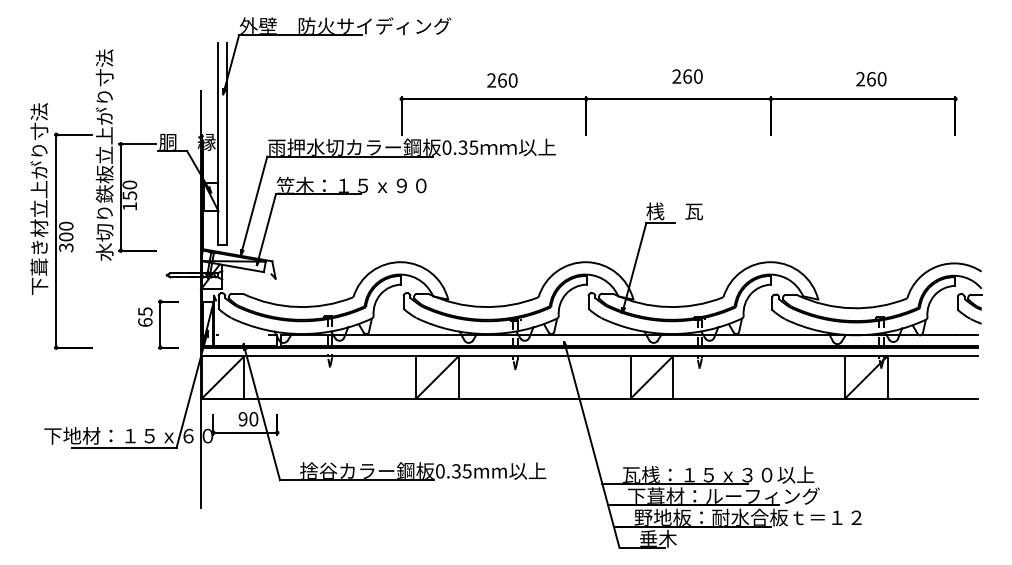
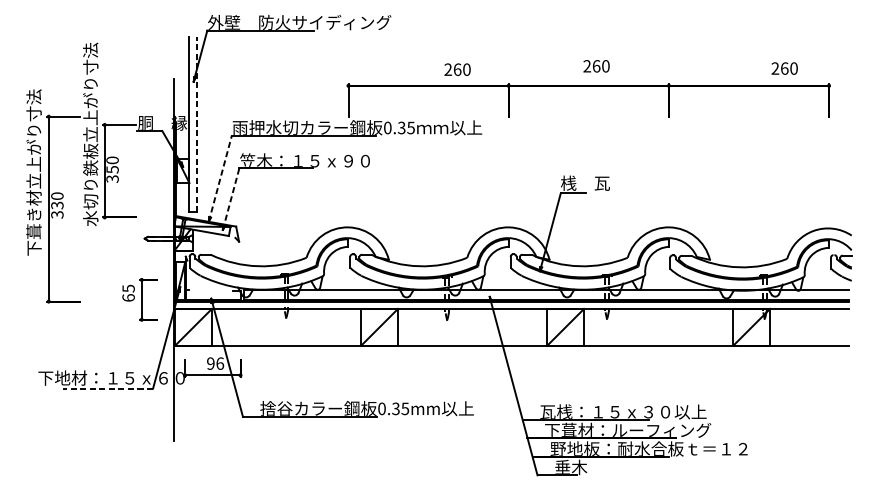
text: (871, 79) -> (784, 68), moved
text: (502, 80) -> (457, 69), moved
line: (227, 144) -> (197, 125), solid -> dashed
line: (254, 205) -> (220, 178), solid -> dashed
text: (129, 206) -> (112, 179), 150 -> 350
line: (266, 229) -> (231, 199), solid -> dashed
text: (66, 236) -> (57, 205), 300 -> 330
part: (158, 324) -> (140, 299), moved
text: (253, 419) -> (219, 363), 90 -> 96
line: (123, 448) -> (107, 389), solid -> dashed

